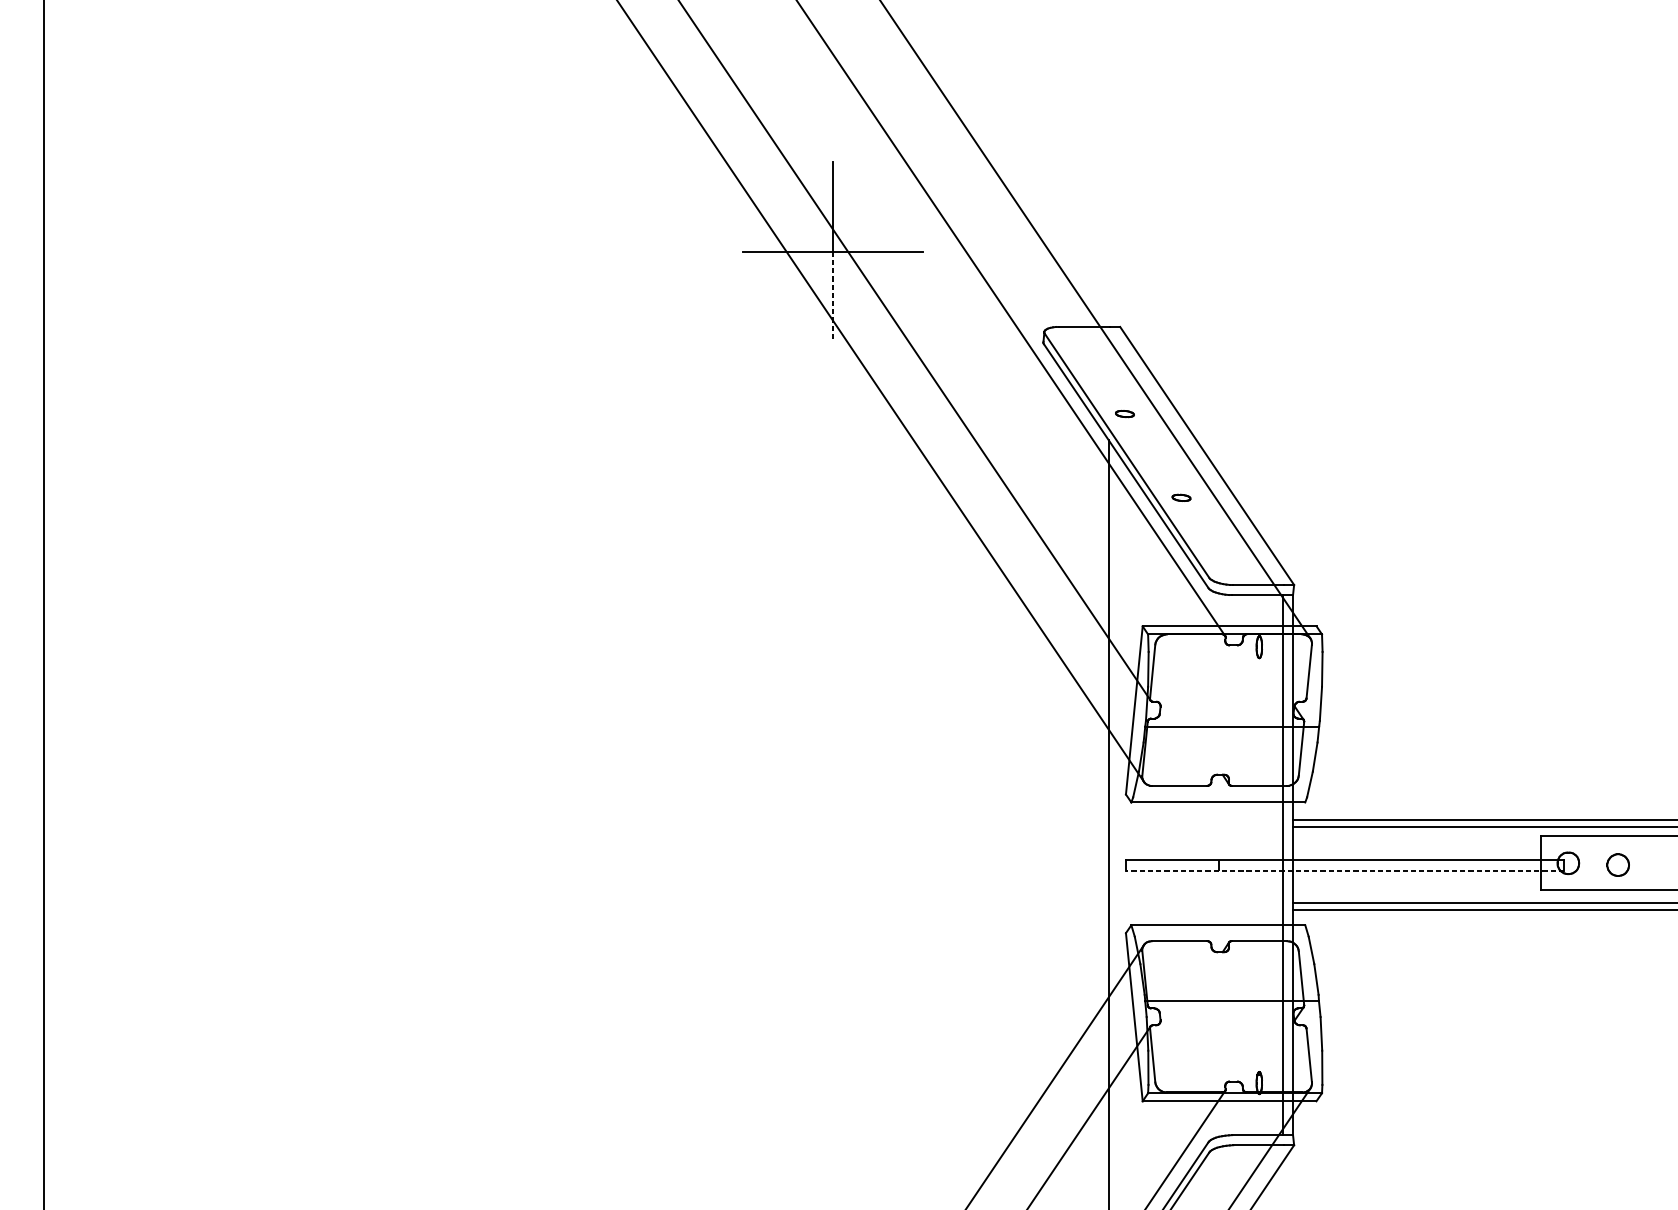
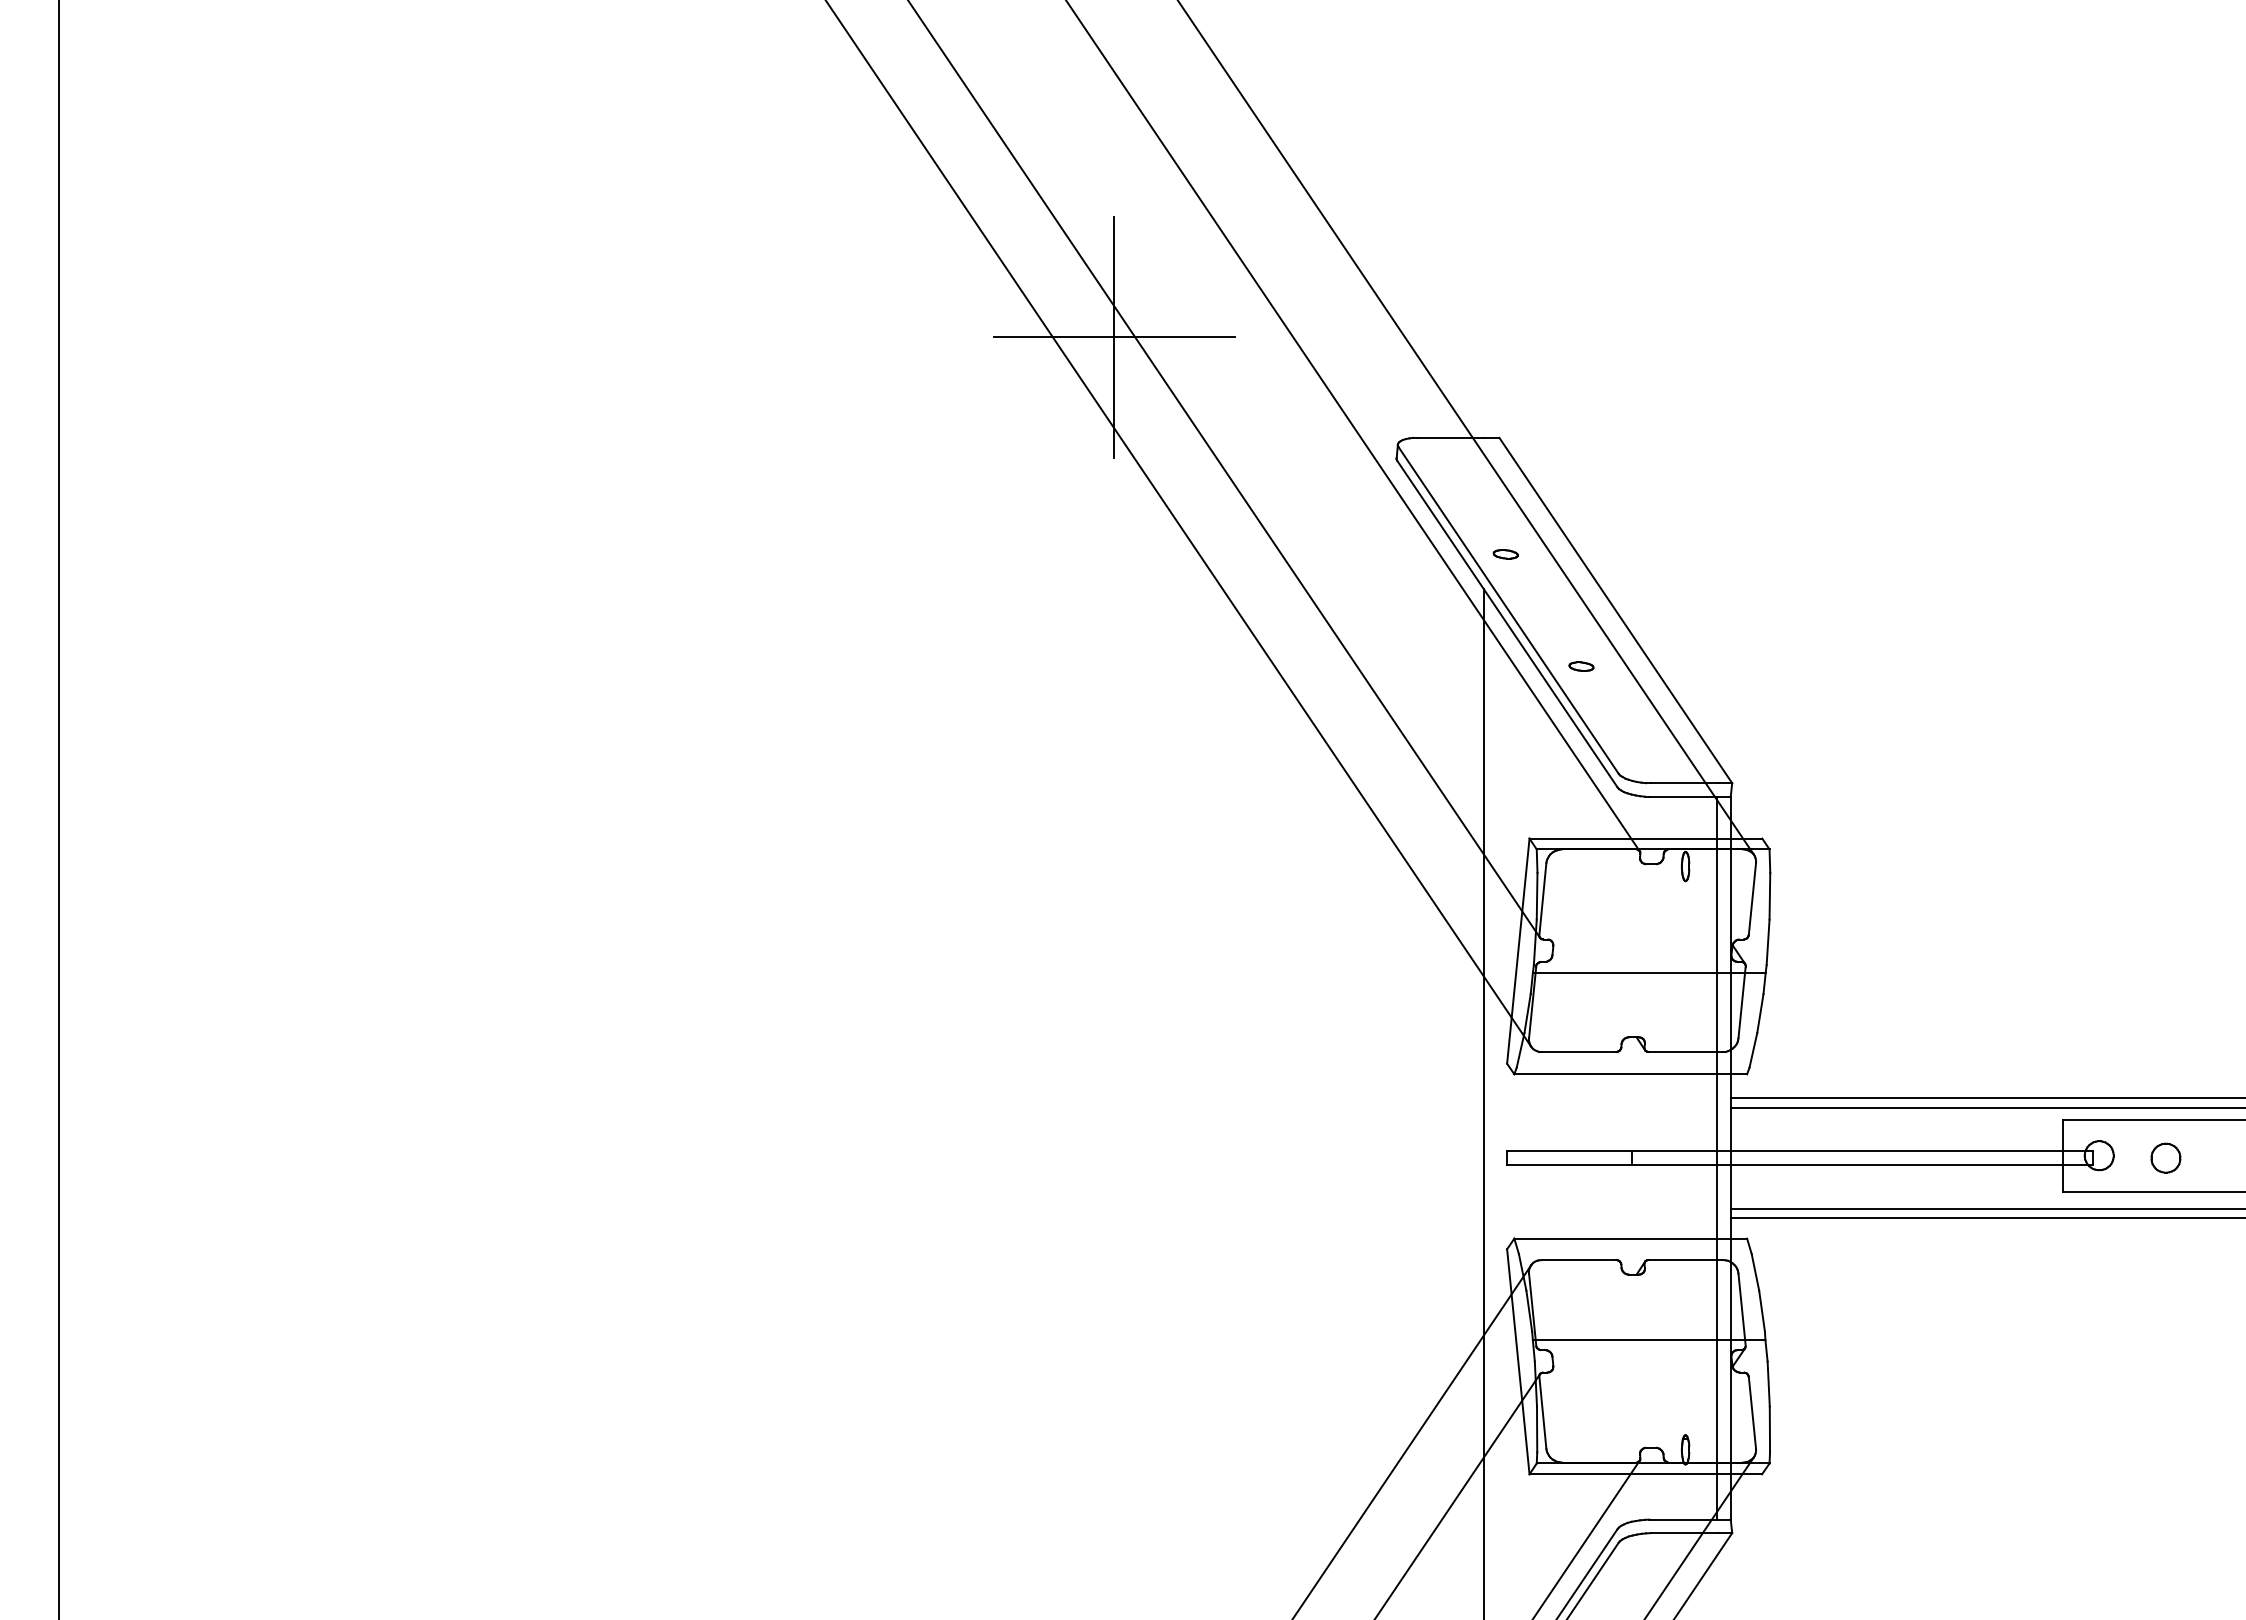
line: (832, 296) -> (1114, 397), dashed -> solid
line: (1344, 870) -> (1799, 1165), dashed -> solid

